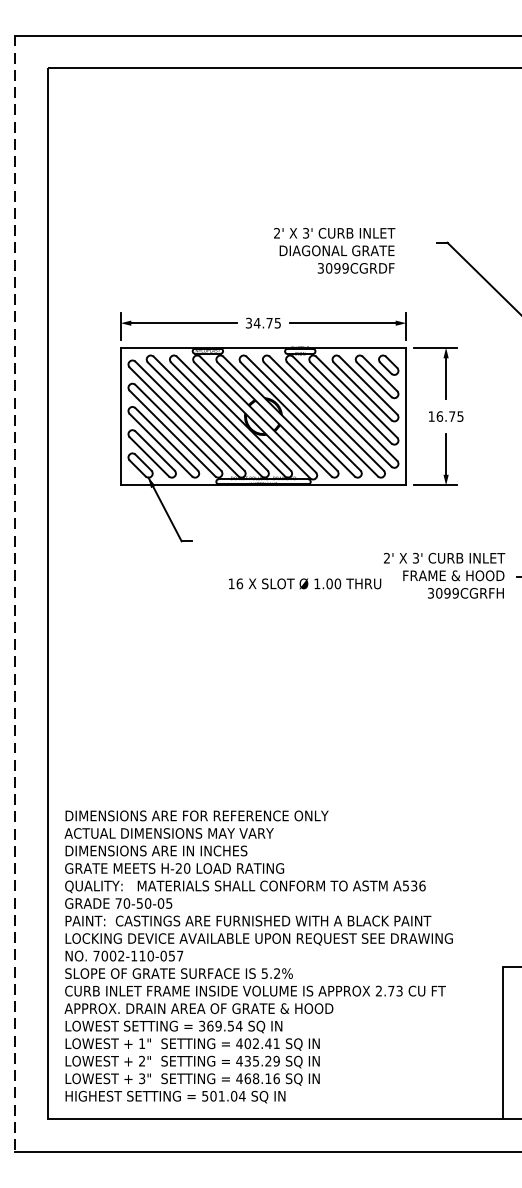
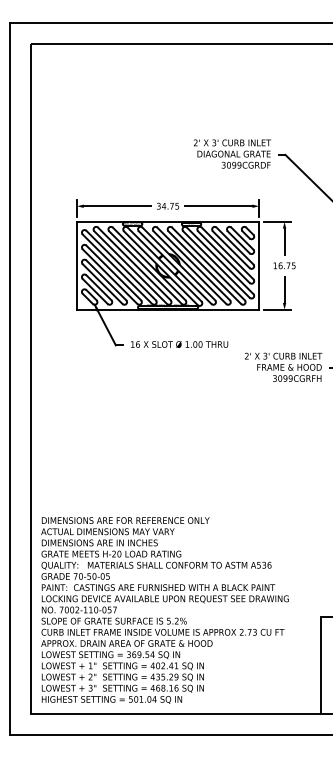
text: (333, 249) -> (231, 153), moved
text: (304, 583) -> (179, 344), moved
line: (14, 594) -> (9, 379), dashed -> solid

